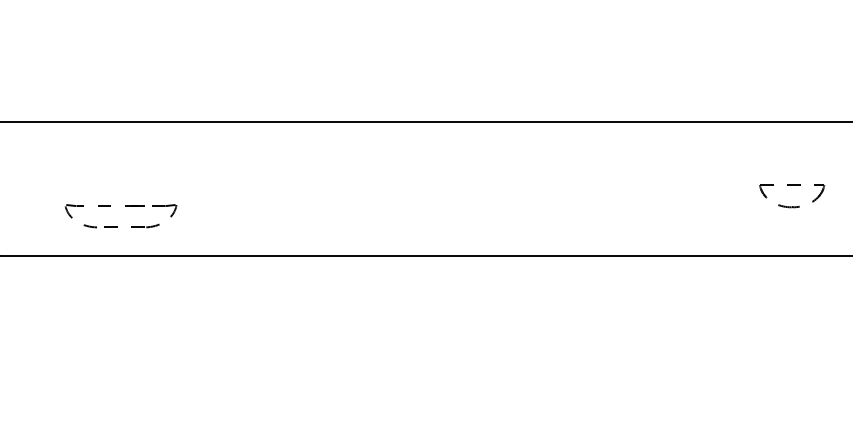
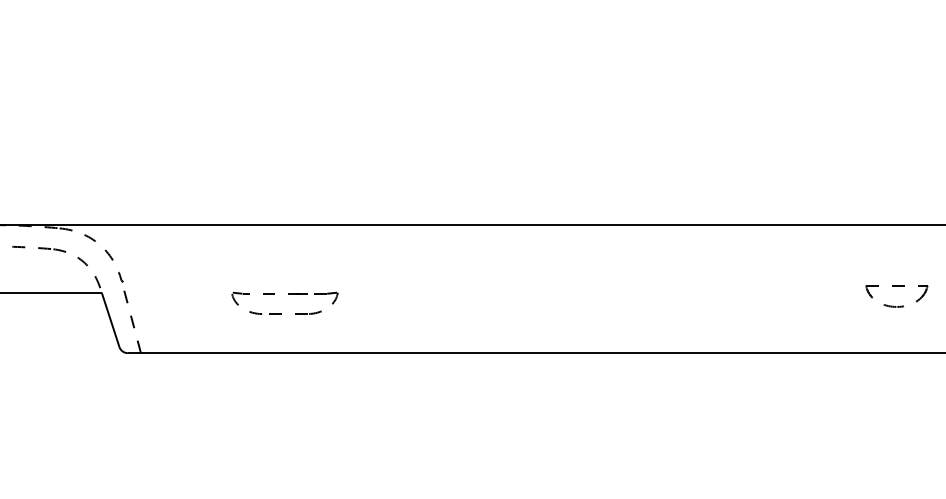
part: (124, 206) -> (288, 294), moved

